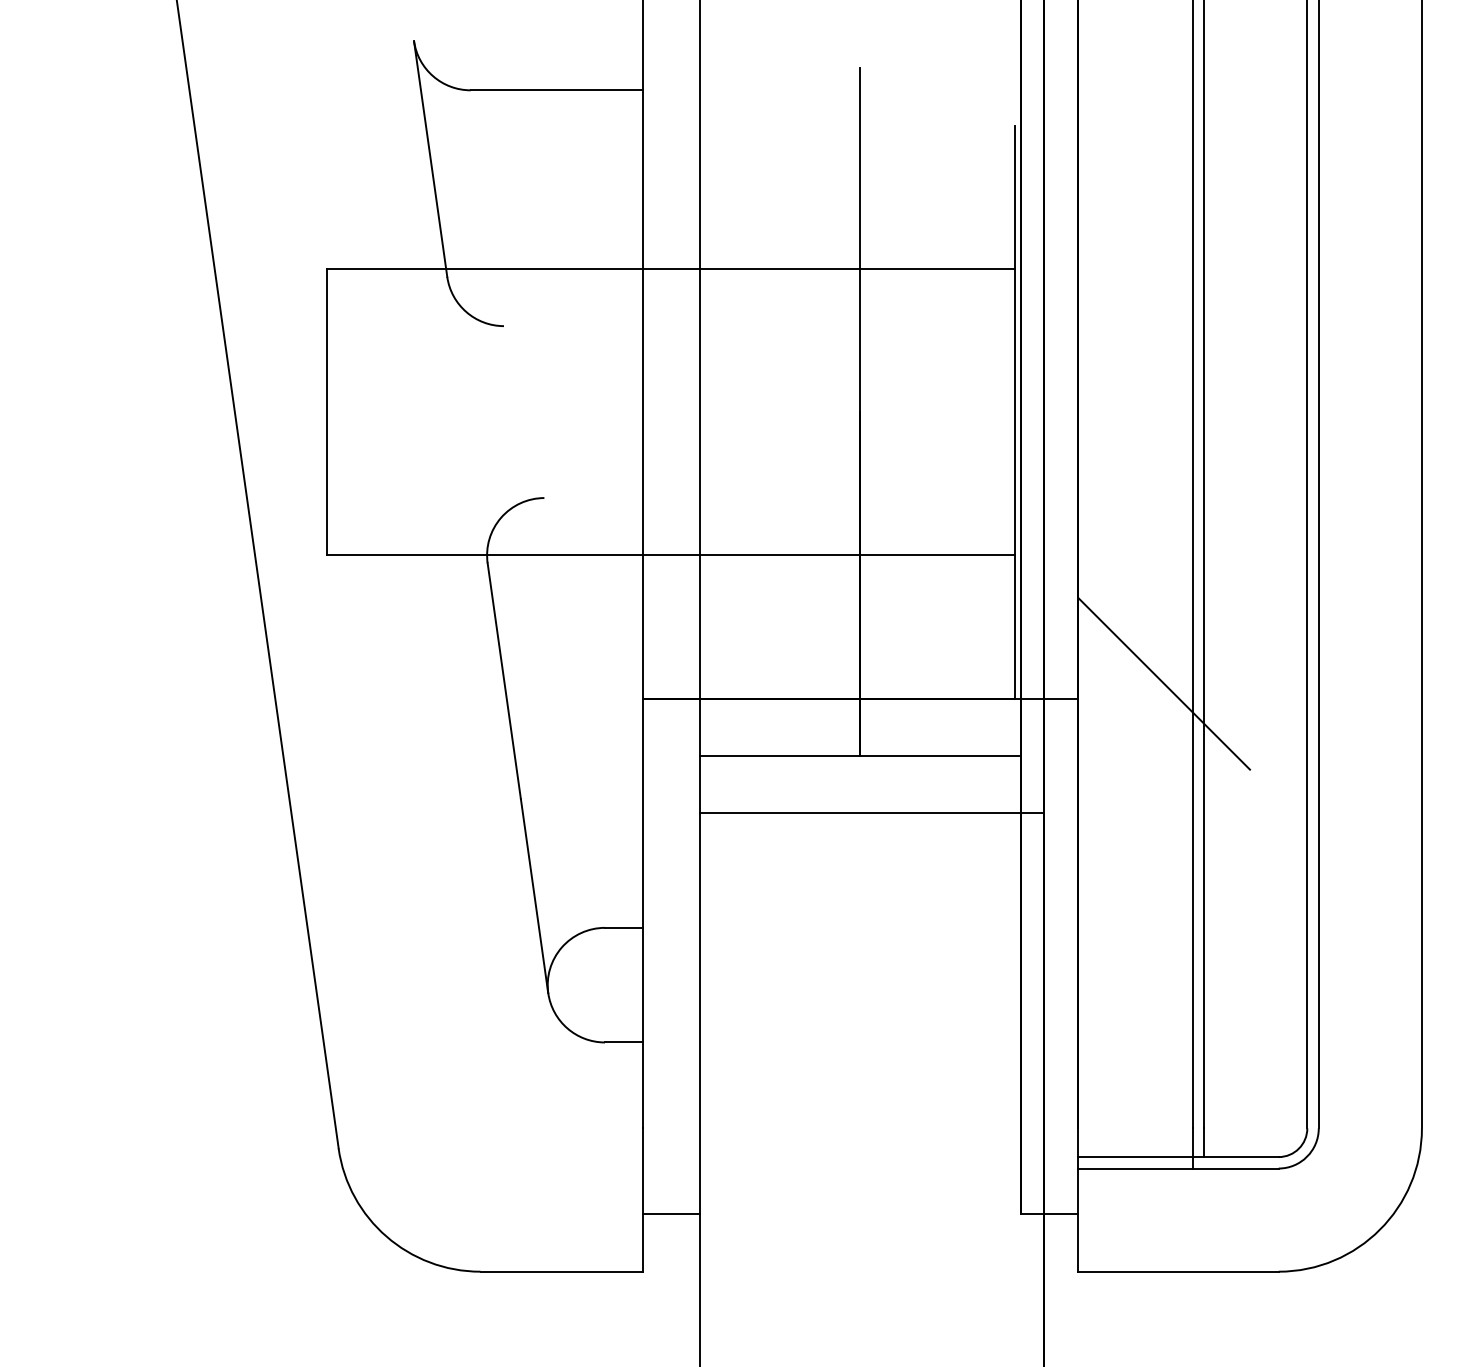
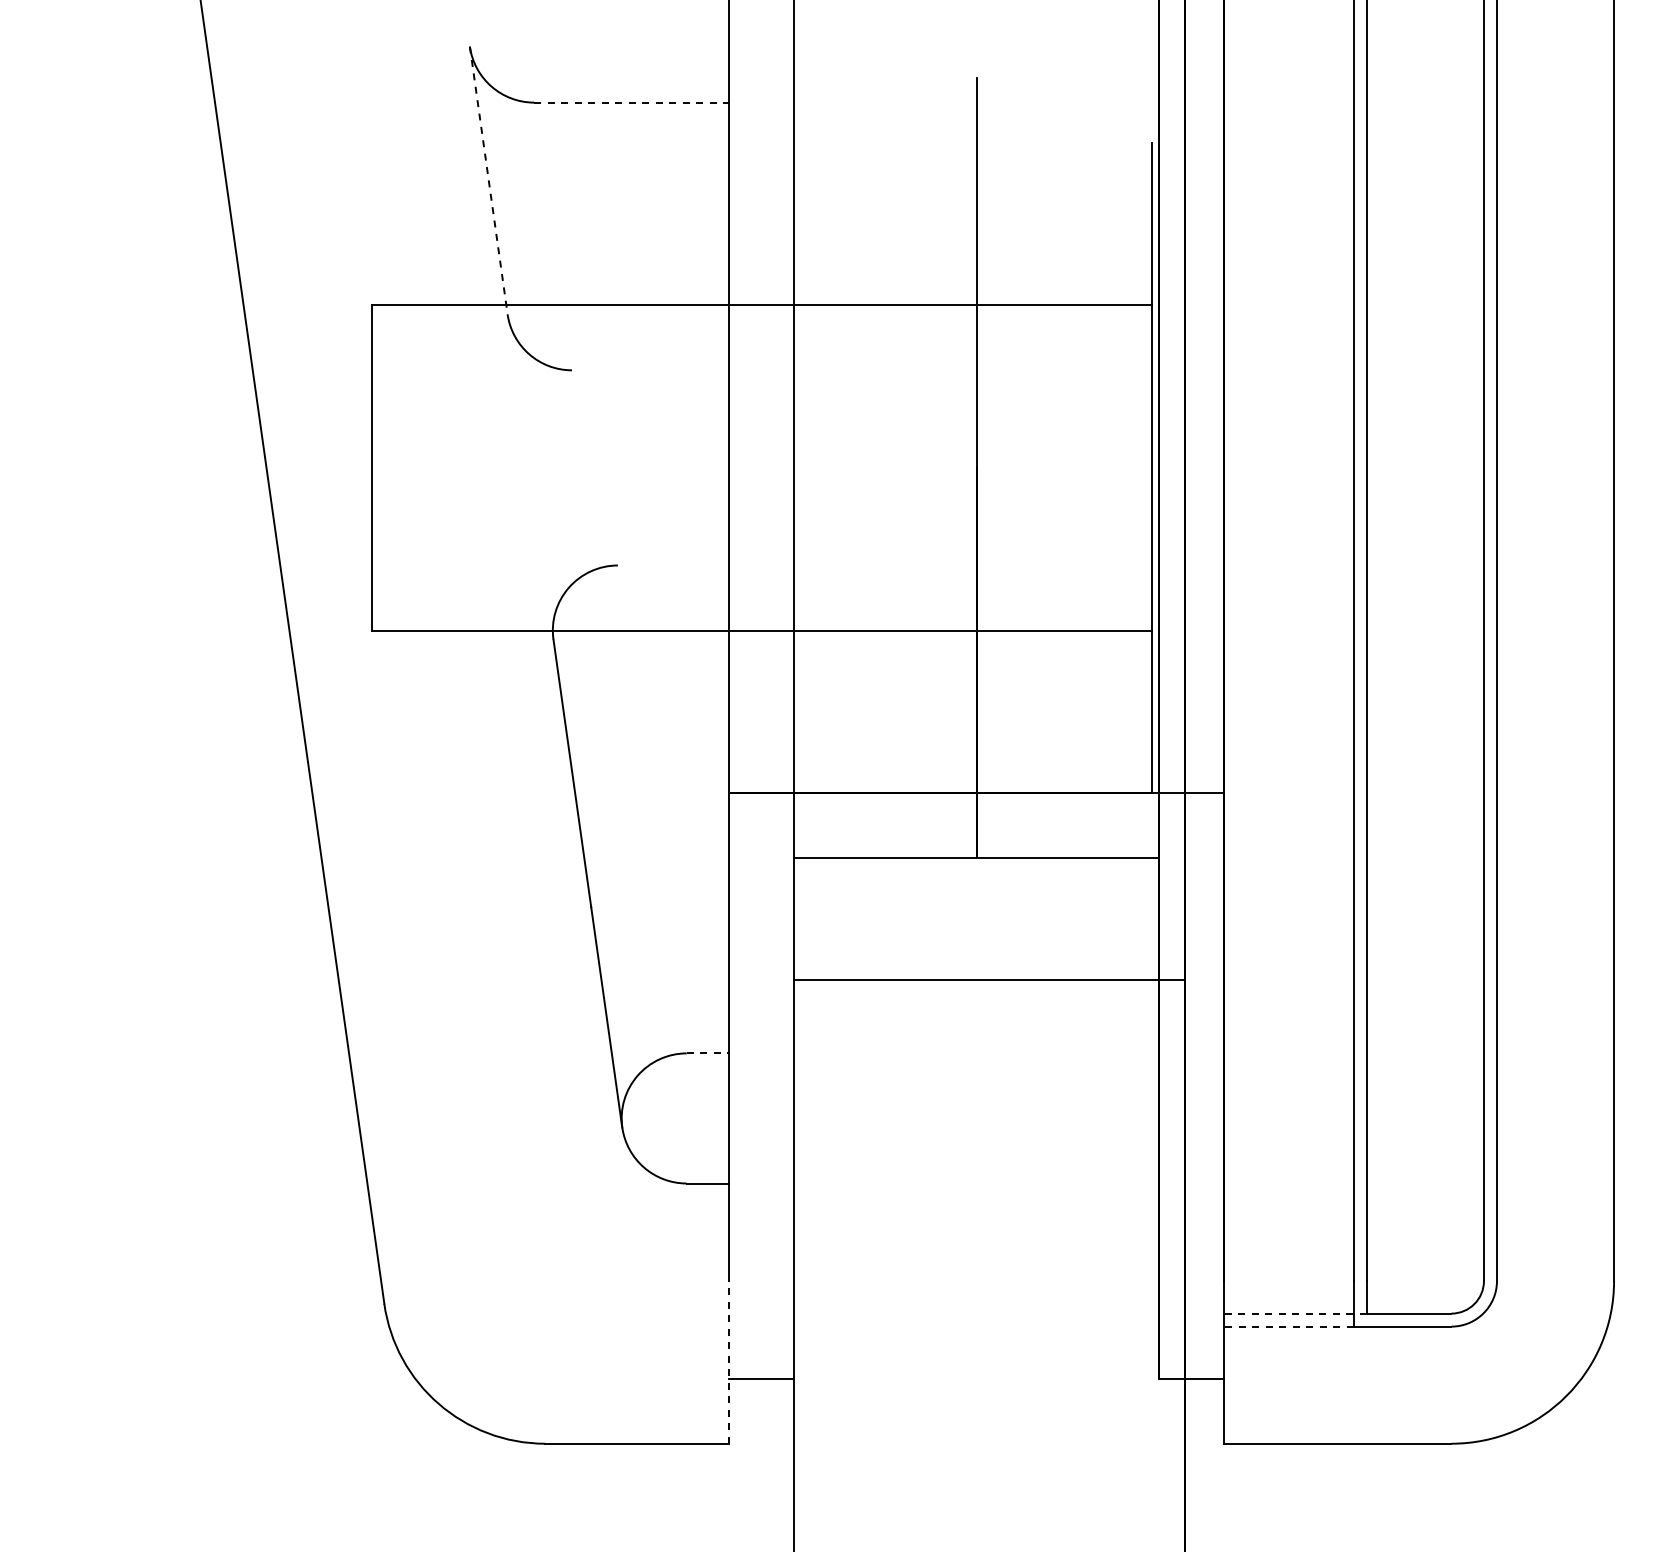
line: (556, 90) -> (631, 102), solid -> dashed
line: (430, 158) -> (488, 180), solid -> dashed
line: (1164, 683) -> (1321, 776), removed
line: (871, 813) -> (989, 980), moved
line: (624, 927) -> (708, 1053), solid -> dashed
line: (1141, 1156) -> (1295, 1313), solid -> dashed
line: (1135, 1168) -> (1288, 1326), solid -> dashed
line: (642, 1199) -> (729, 1361), solid -> dashed

